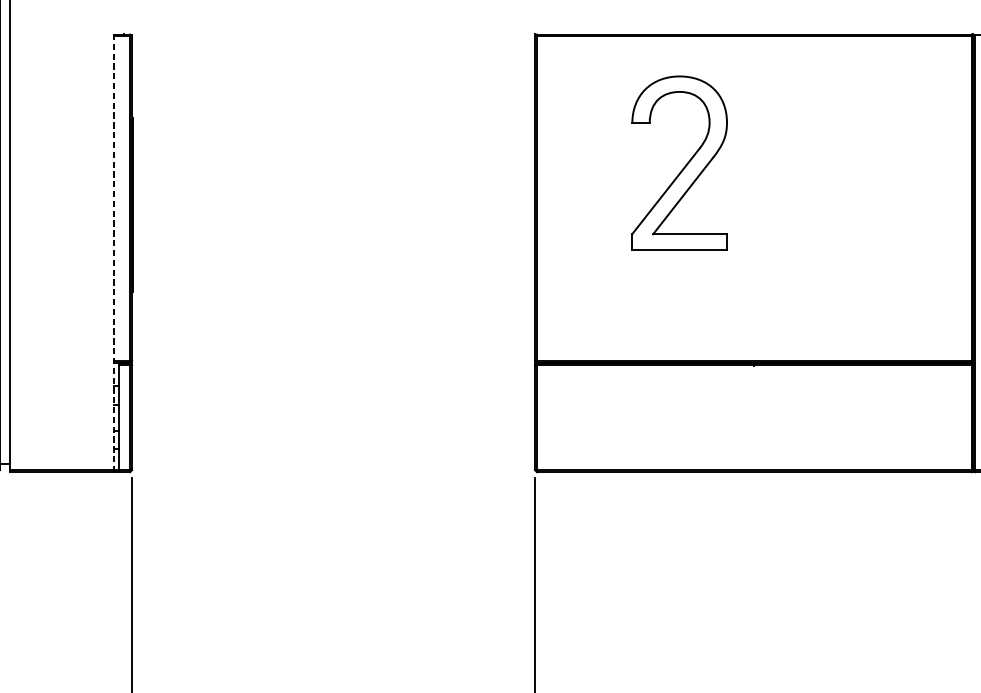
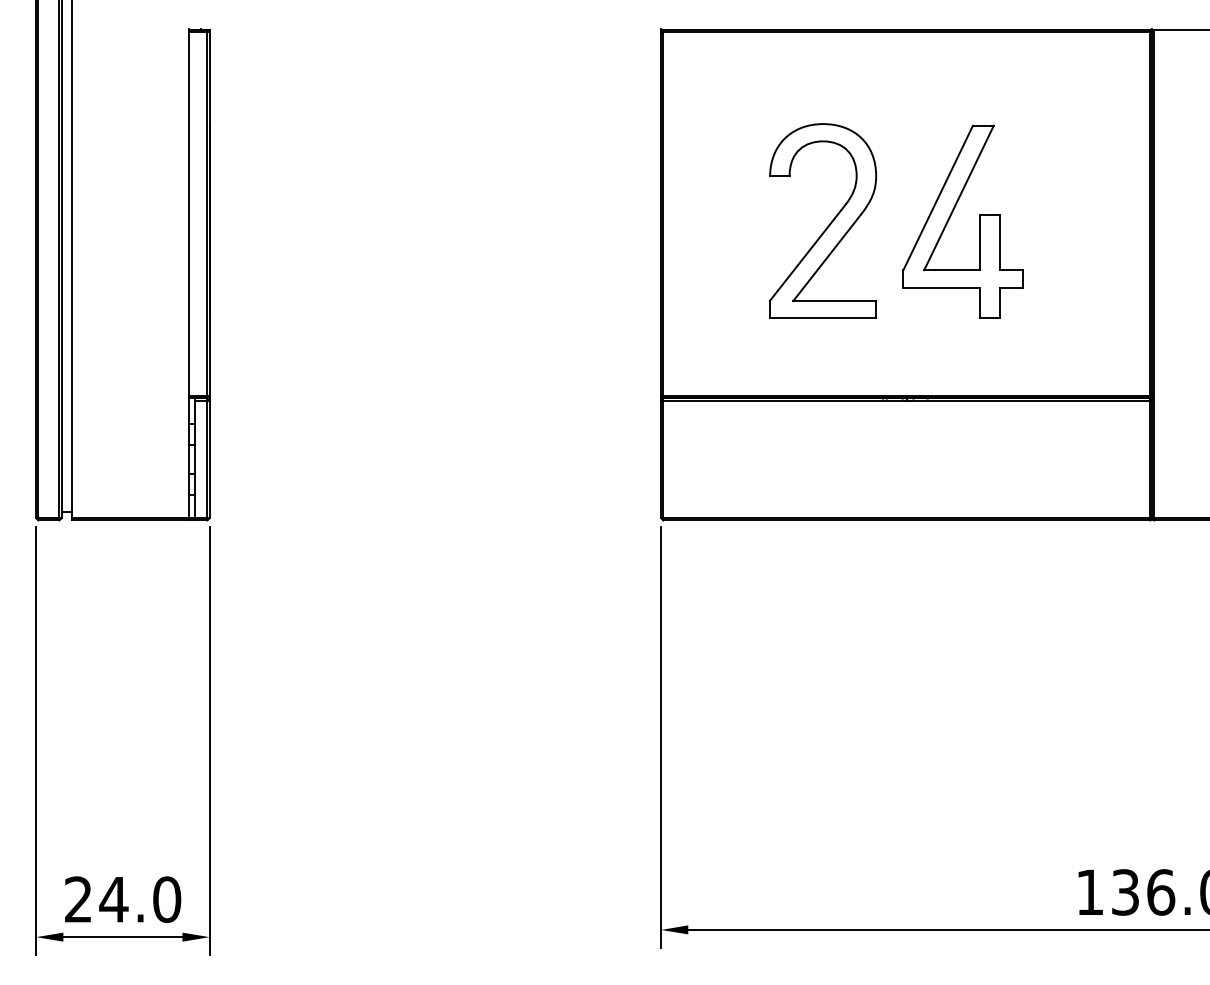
part: (684, 166) -> (828, 224), moved
part: (794, 200) -> (951, 216), added
line: (114, 252) -> (189, 274), dashed -> solid

